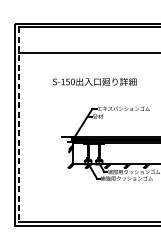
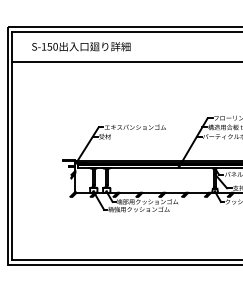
text: (94, 81) -> (81, 46), moved
line: (19, 125) -> (12, 146), dashed -> solid

